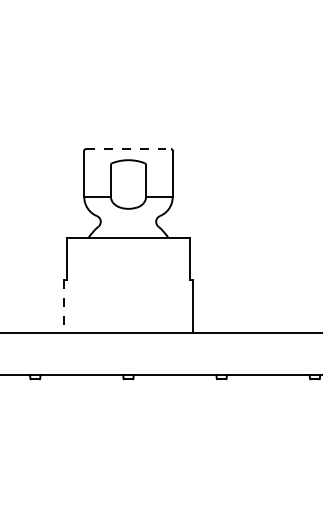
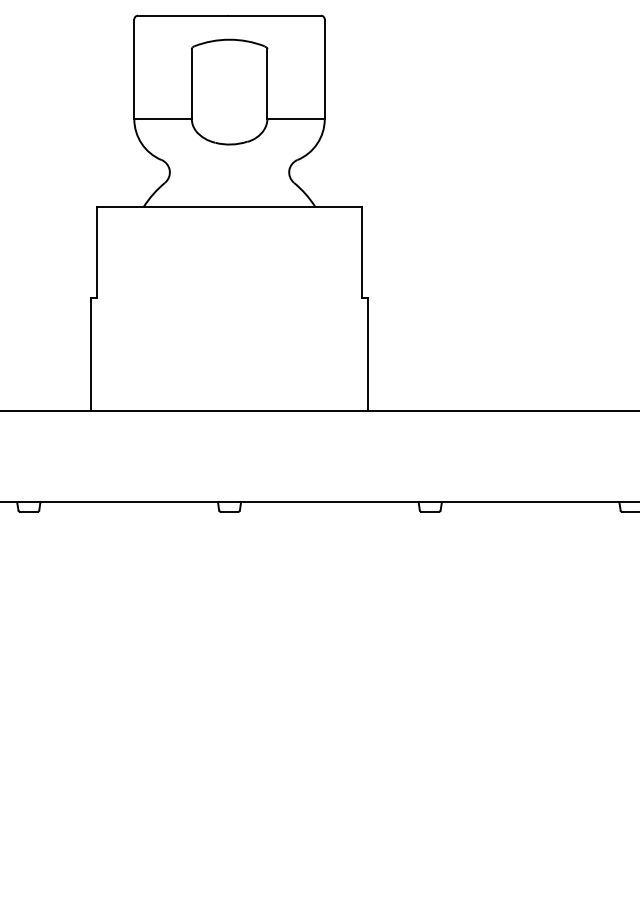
line: (129, 149) -> (231, 16), dashed -> solid
line: (64, 306) -> (91, 354), dashed -> solid

